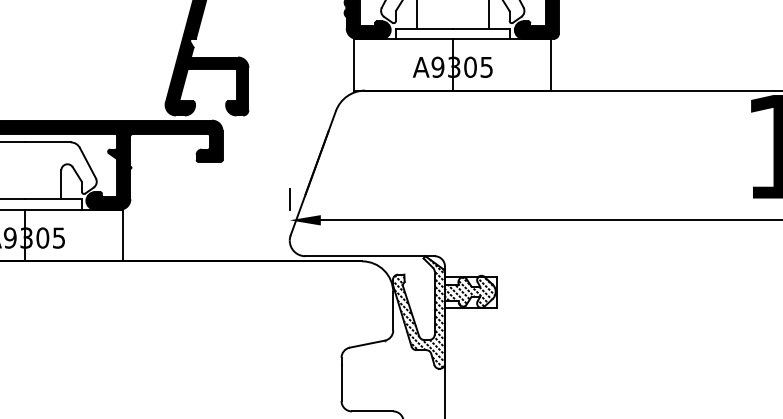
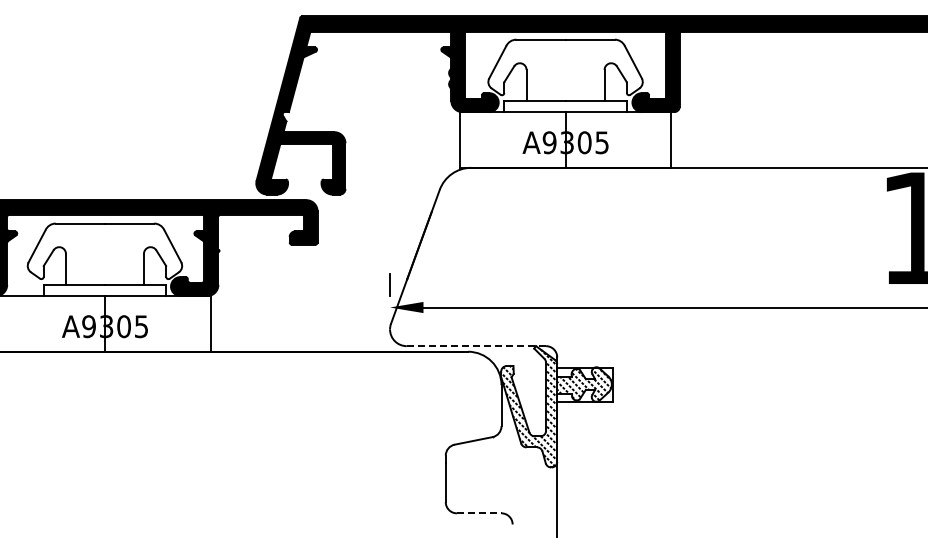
line: (370, 256) -> (476, 346), solid -> dashed
line: (372, 411) -> (479, 513), solid -> dashed

